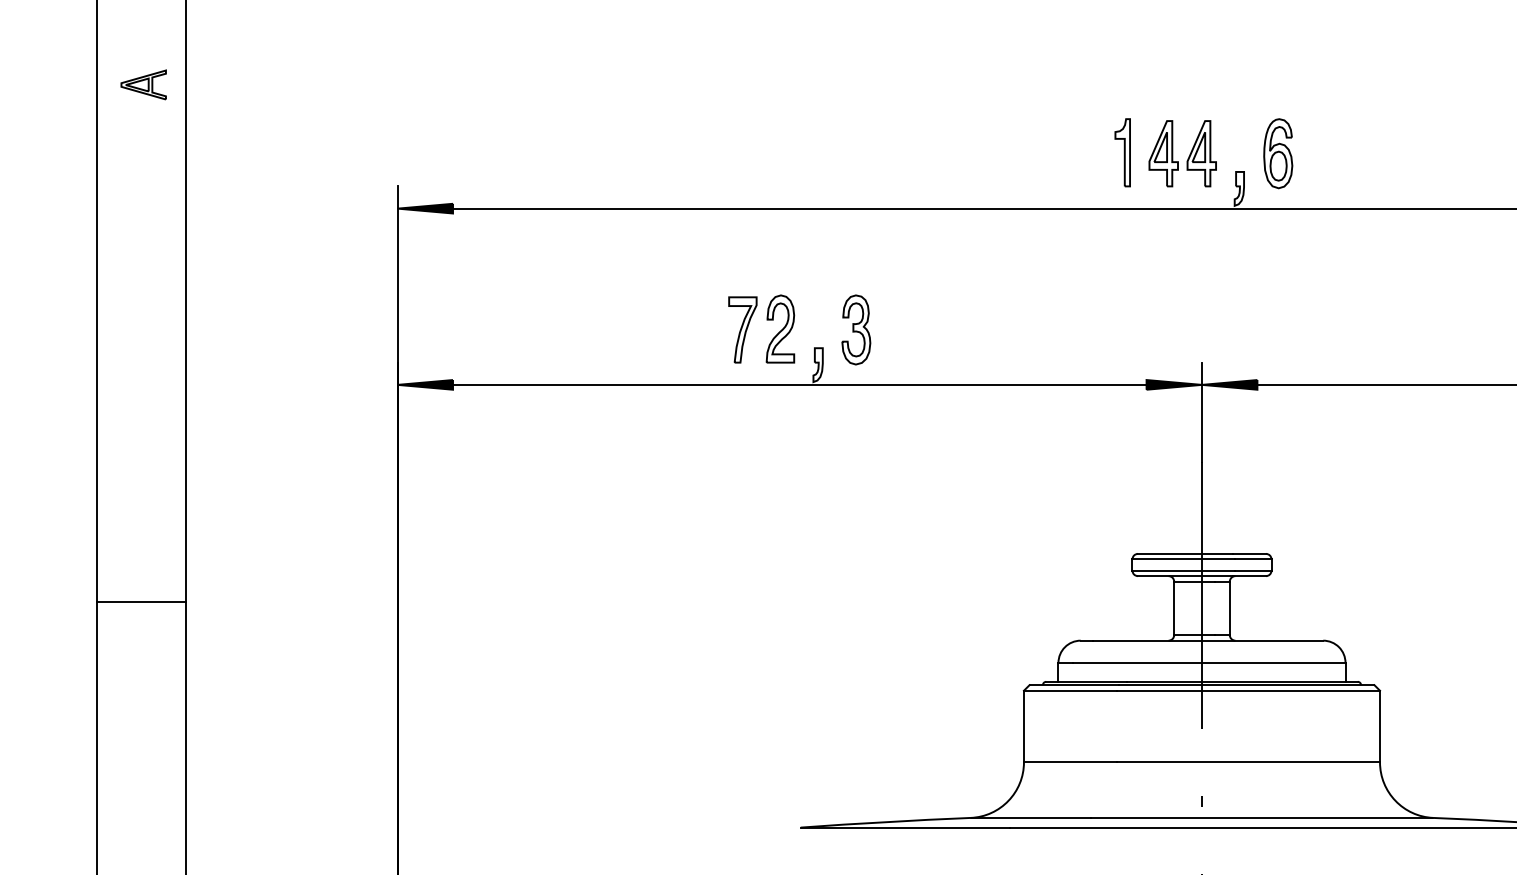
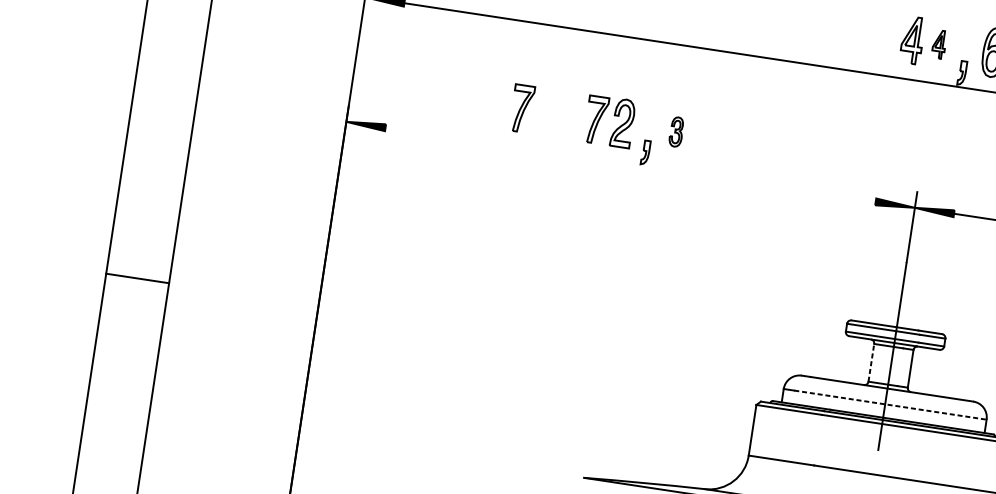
part: (1122, 152) -> (883, 35), removed
part: (1201, 153) -> (939, 44), size x0.6
part: (637, 329) -> (521, 108), added
part: (856, 329) -> (676, 131), size x0.6
line: (799, 384) -> (630, 164), removed
line: (141, 602) -> (137, 278), moved
line: (1174, 608) -> (871, 362), solid -> dashed
line: (1209, 662) -> (890, 404), solid -> dashed

